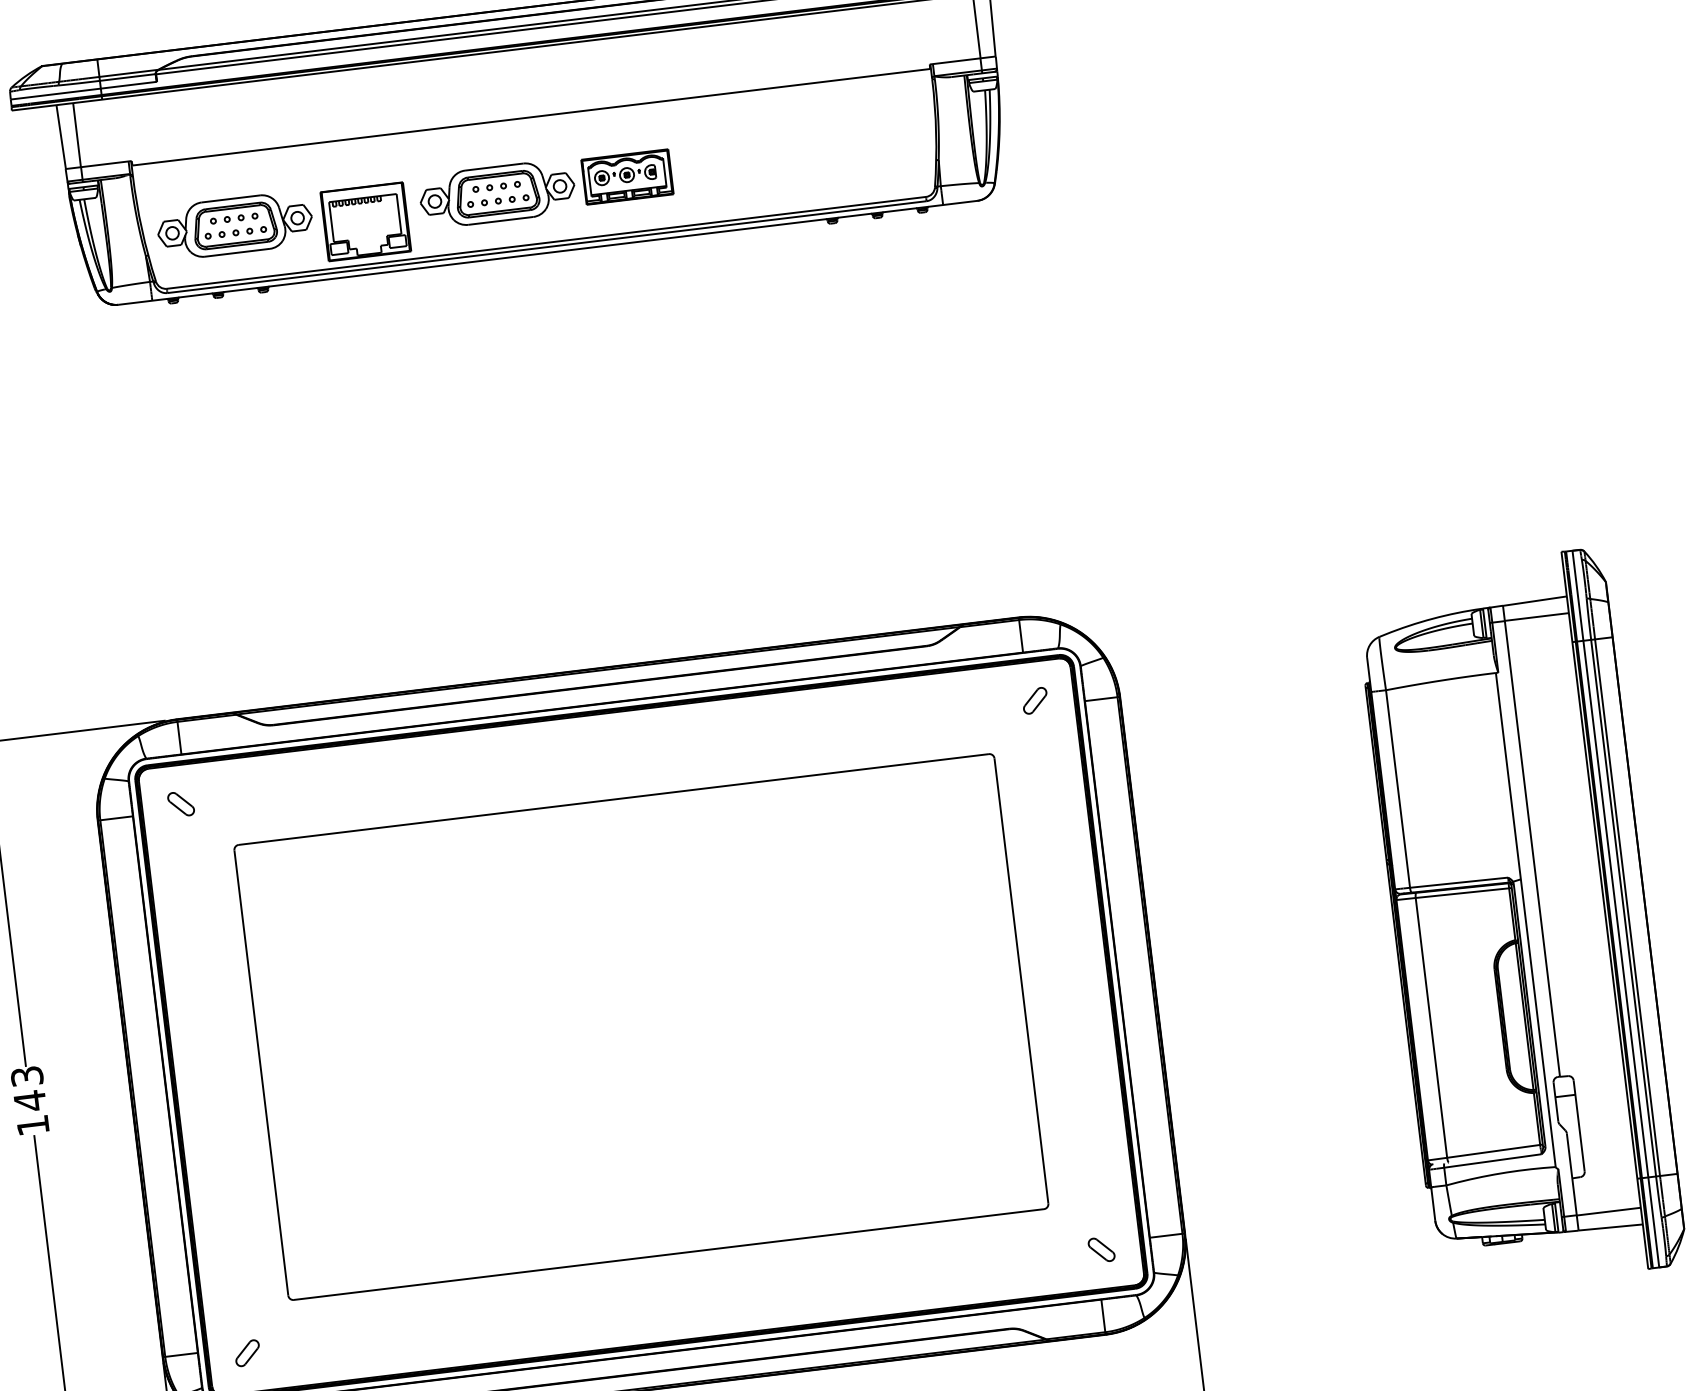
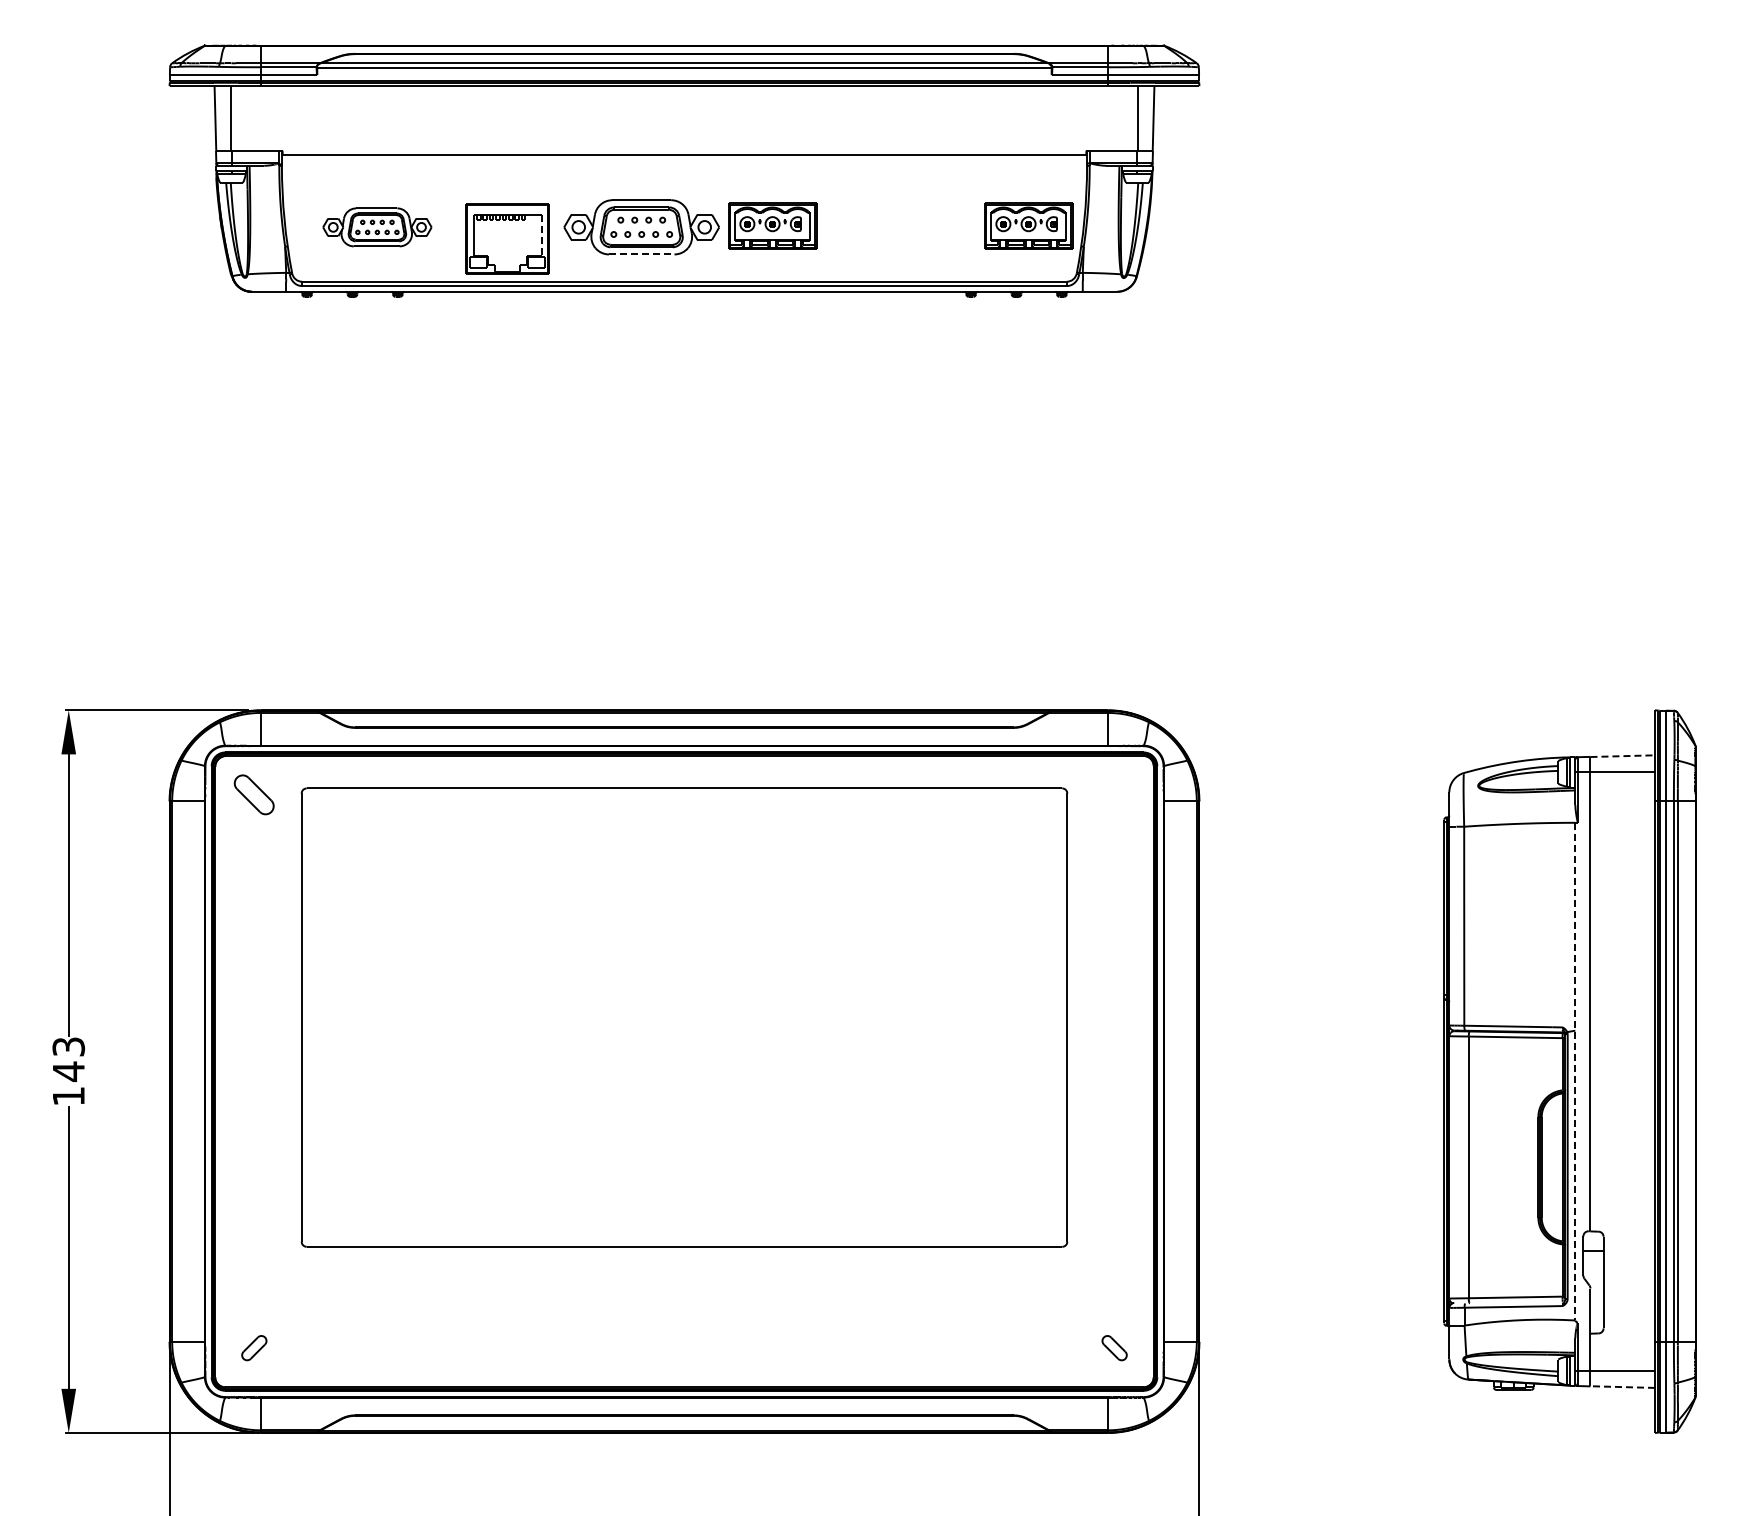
part: (881, 145) -> (1028, 225), added
line: (398, 214) -> (541, 235), solid -> dashed
line: (500, 220) -> (641, 254), solid -> dashed
part: (235, 225) -> (377, 227), size x0.7
line: (1535, 601) -> (1623, 756), solid -> dashed
part: (1035, 701) -> (1114, 795), removed
part: (181, 804) -> (254, 795), size x1.6
line: (1525, 919) -> (1575, 1071), solid -> dashed
part: (641, 1026) -> (684, 1017), moved
line: (1610, 1227) -> (1622, 1387), solid -> dashed

